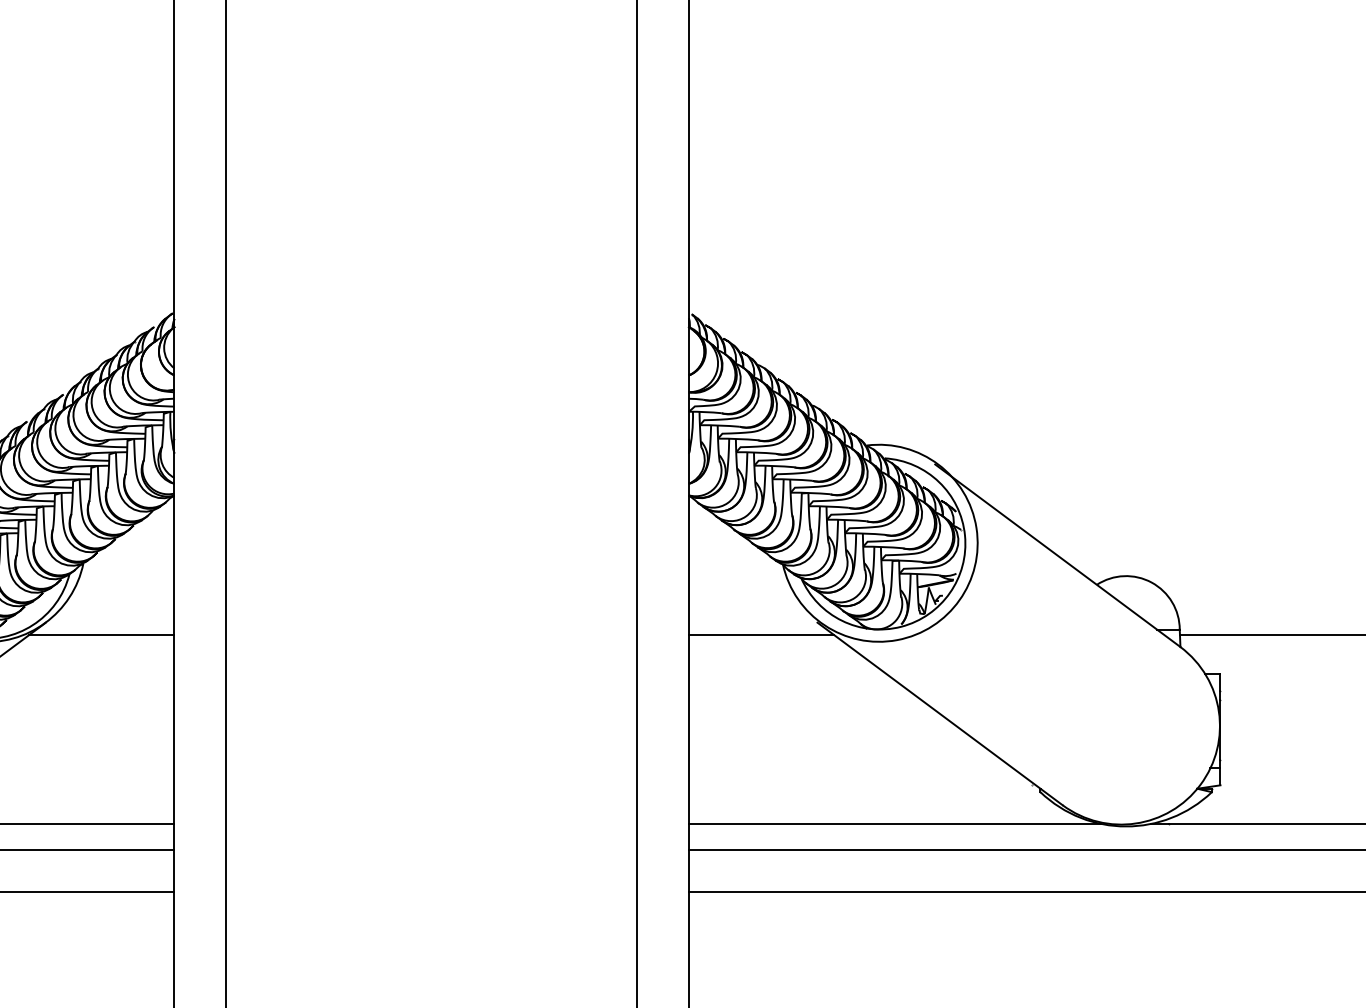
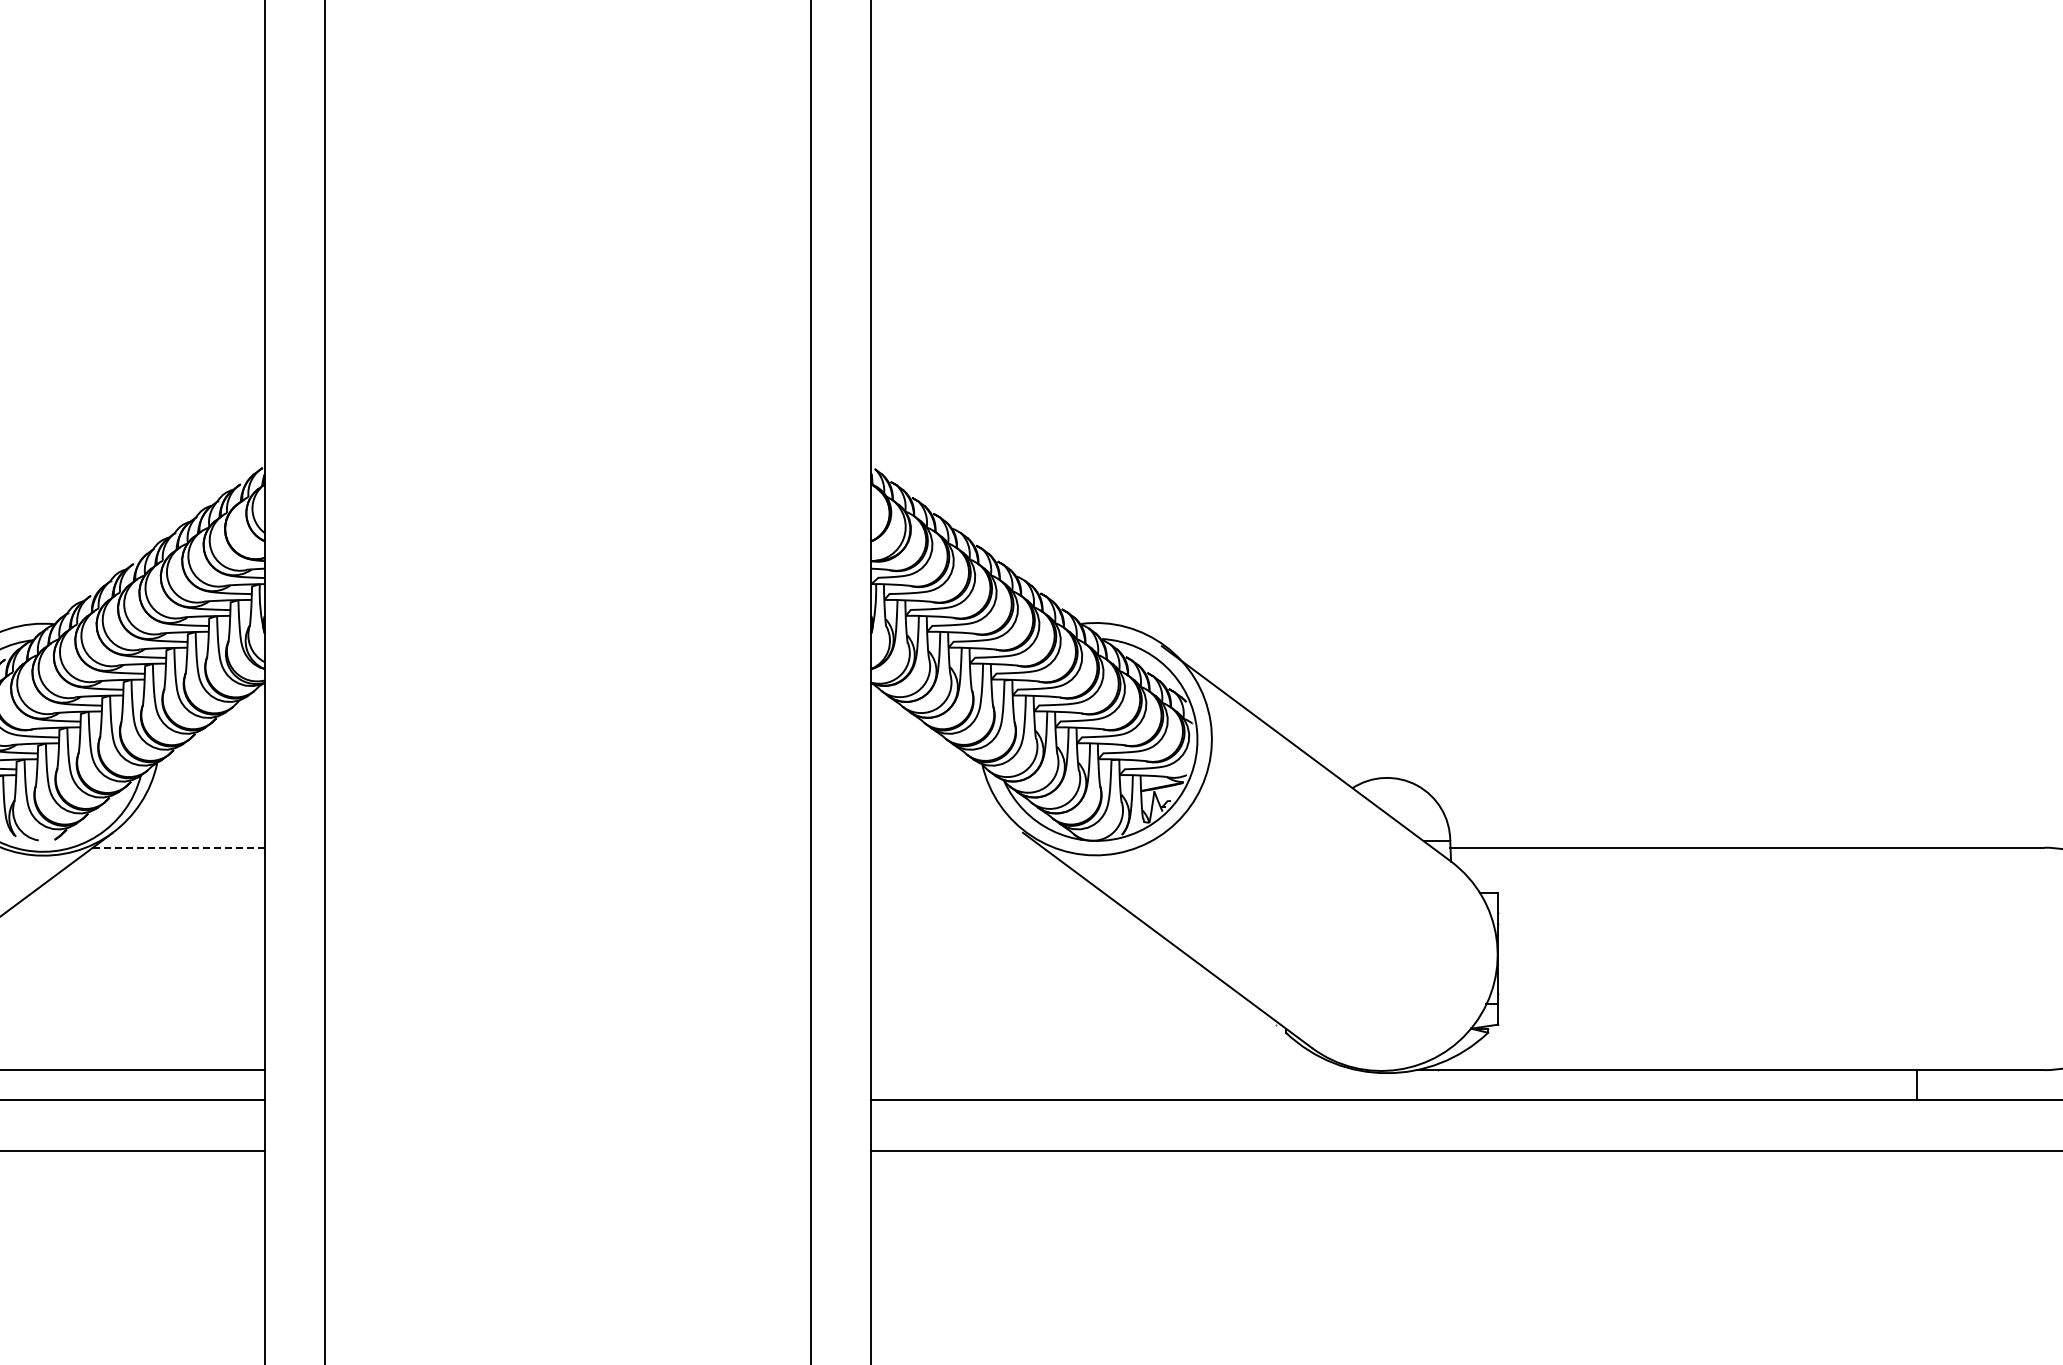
line: (101, 635) -> (178, 847), solid -> dashed
line: (761, 635) -> (956, 847), removed
line: (895, 824) -> (1114, 1070), removed

